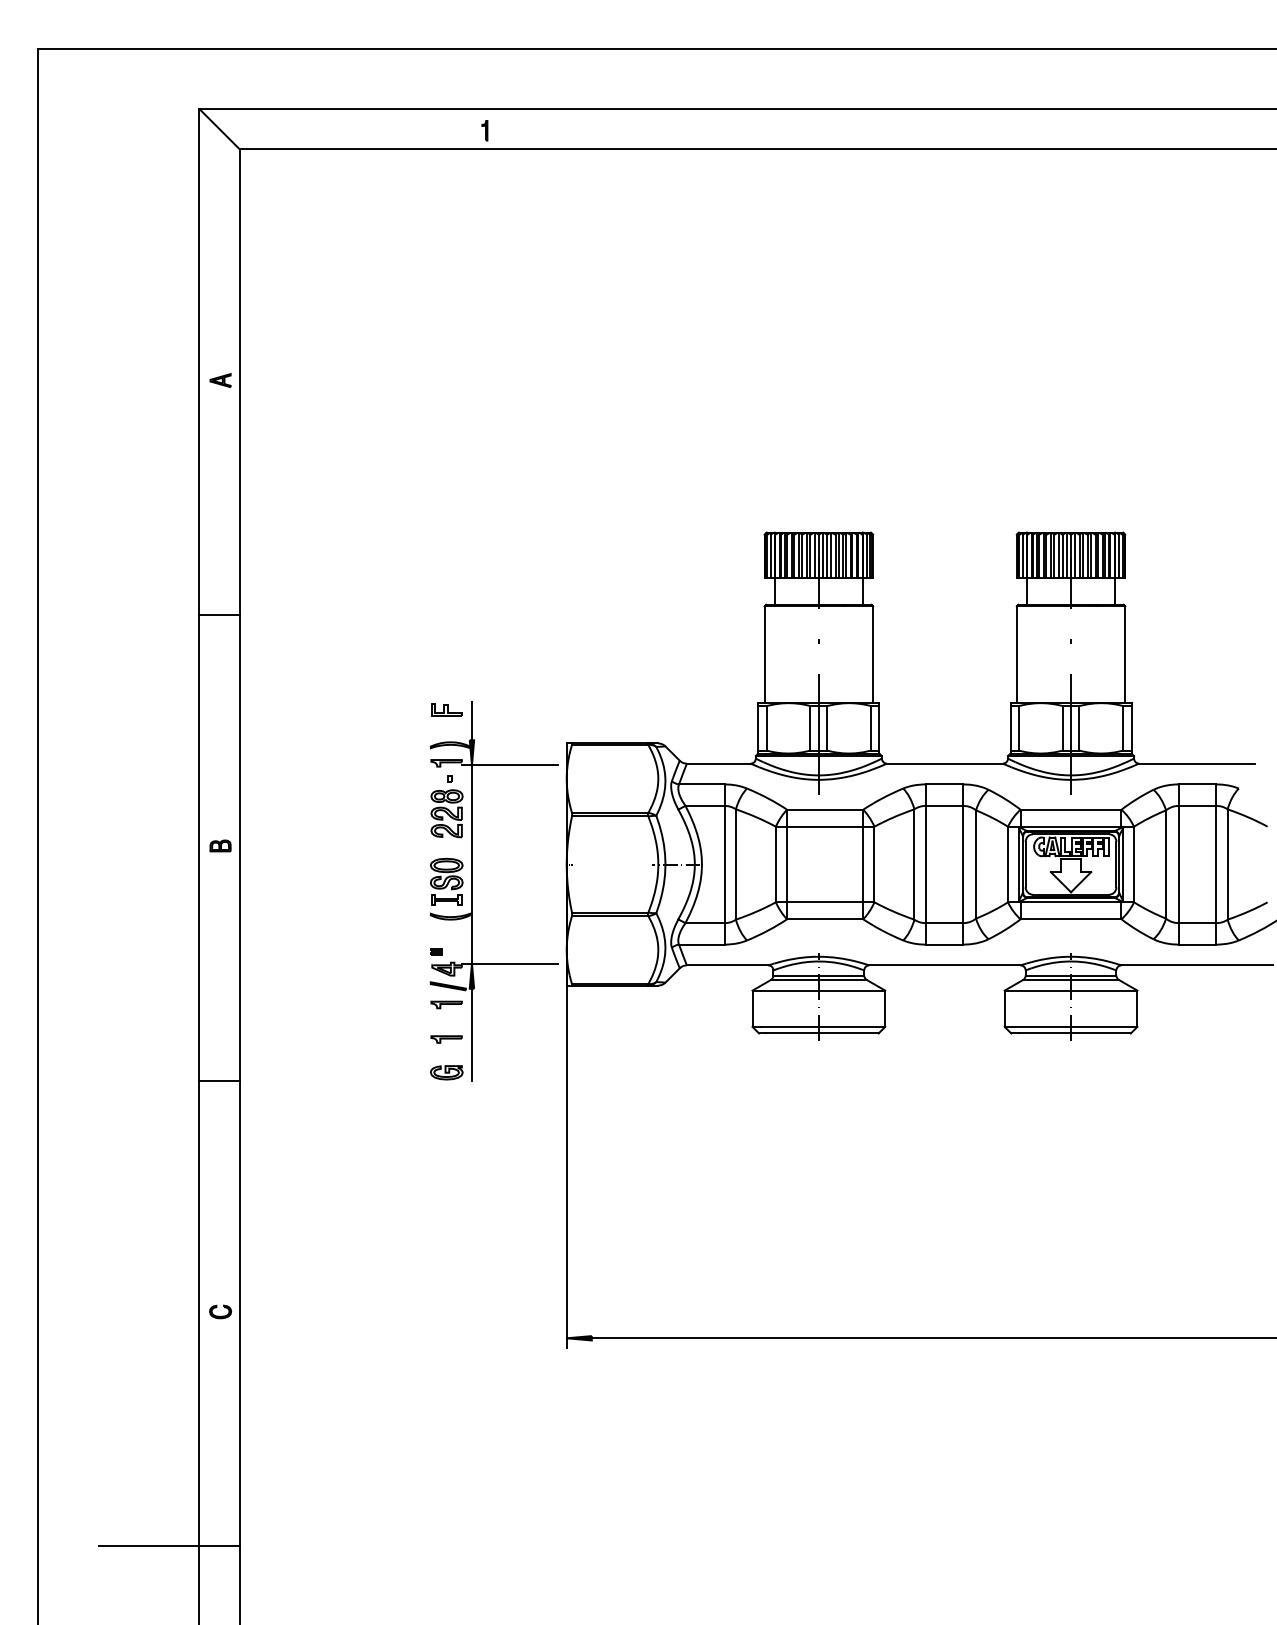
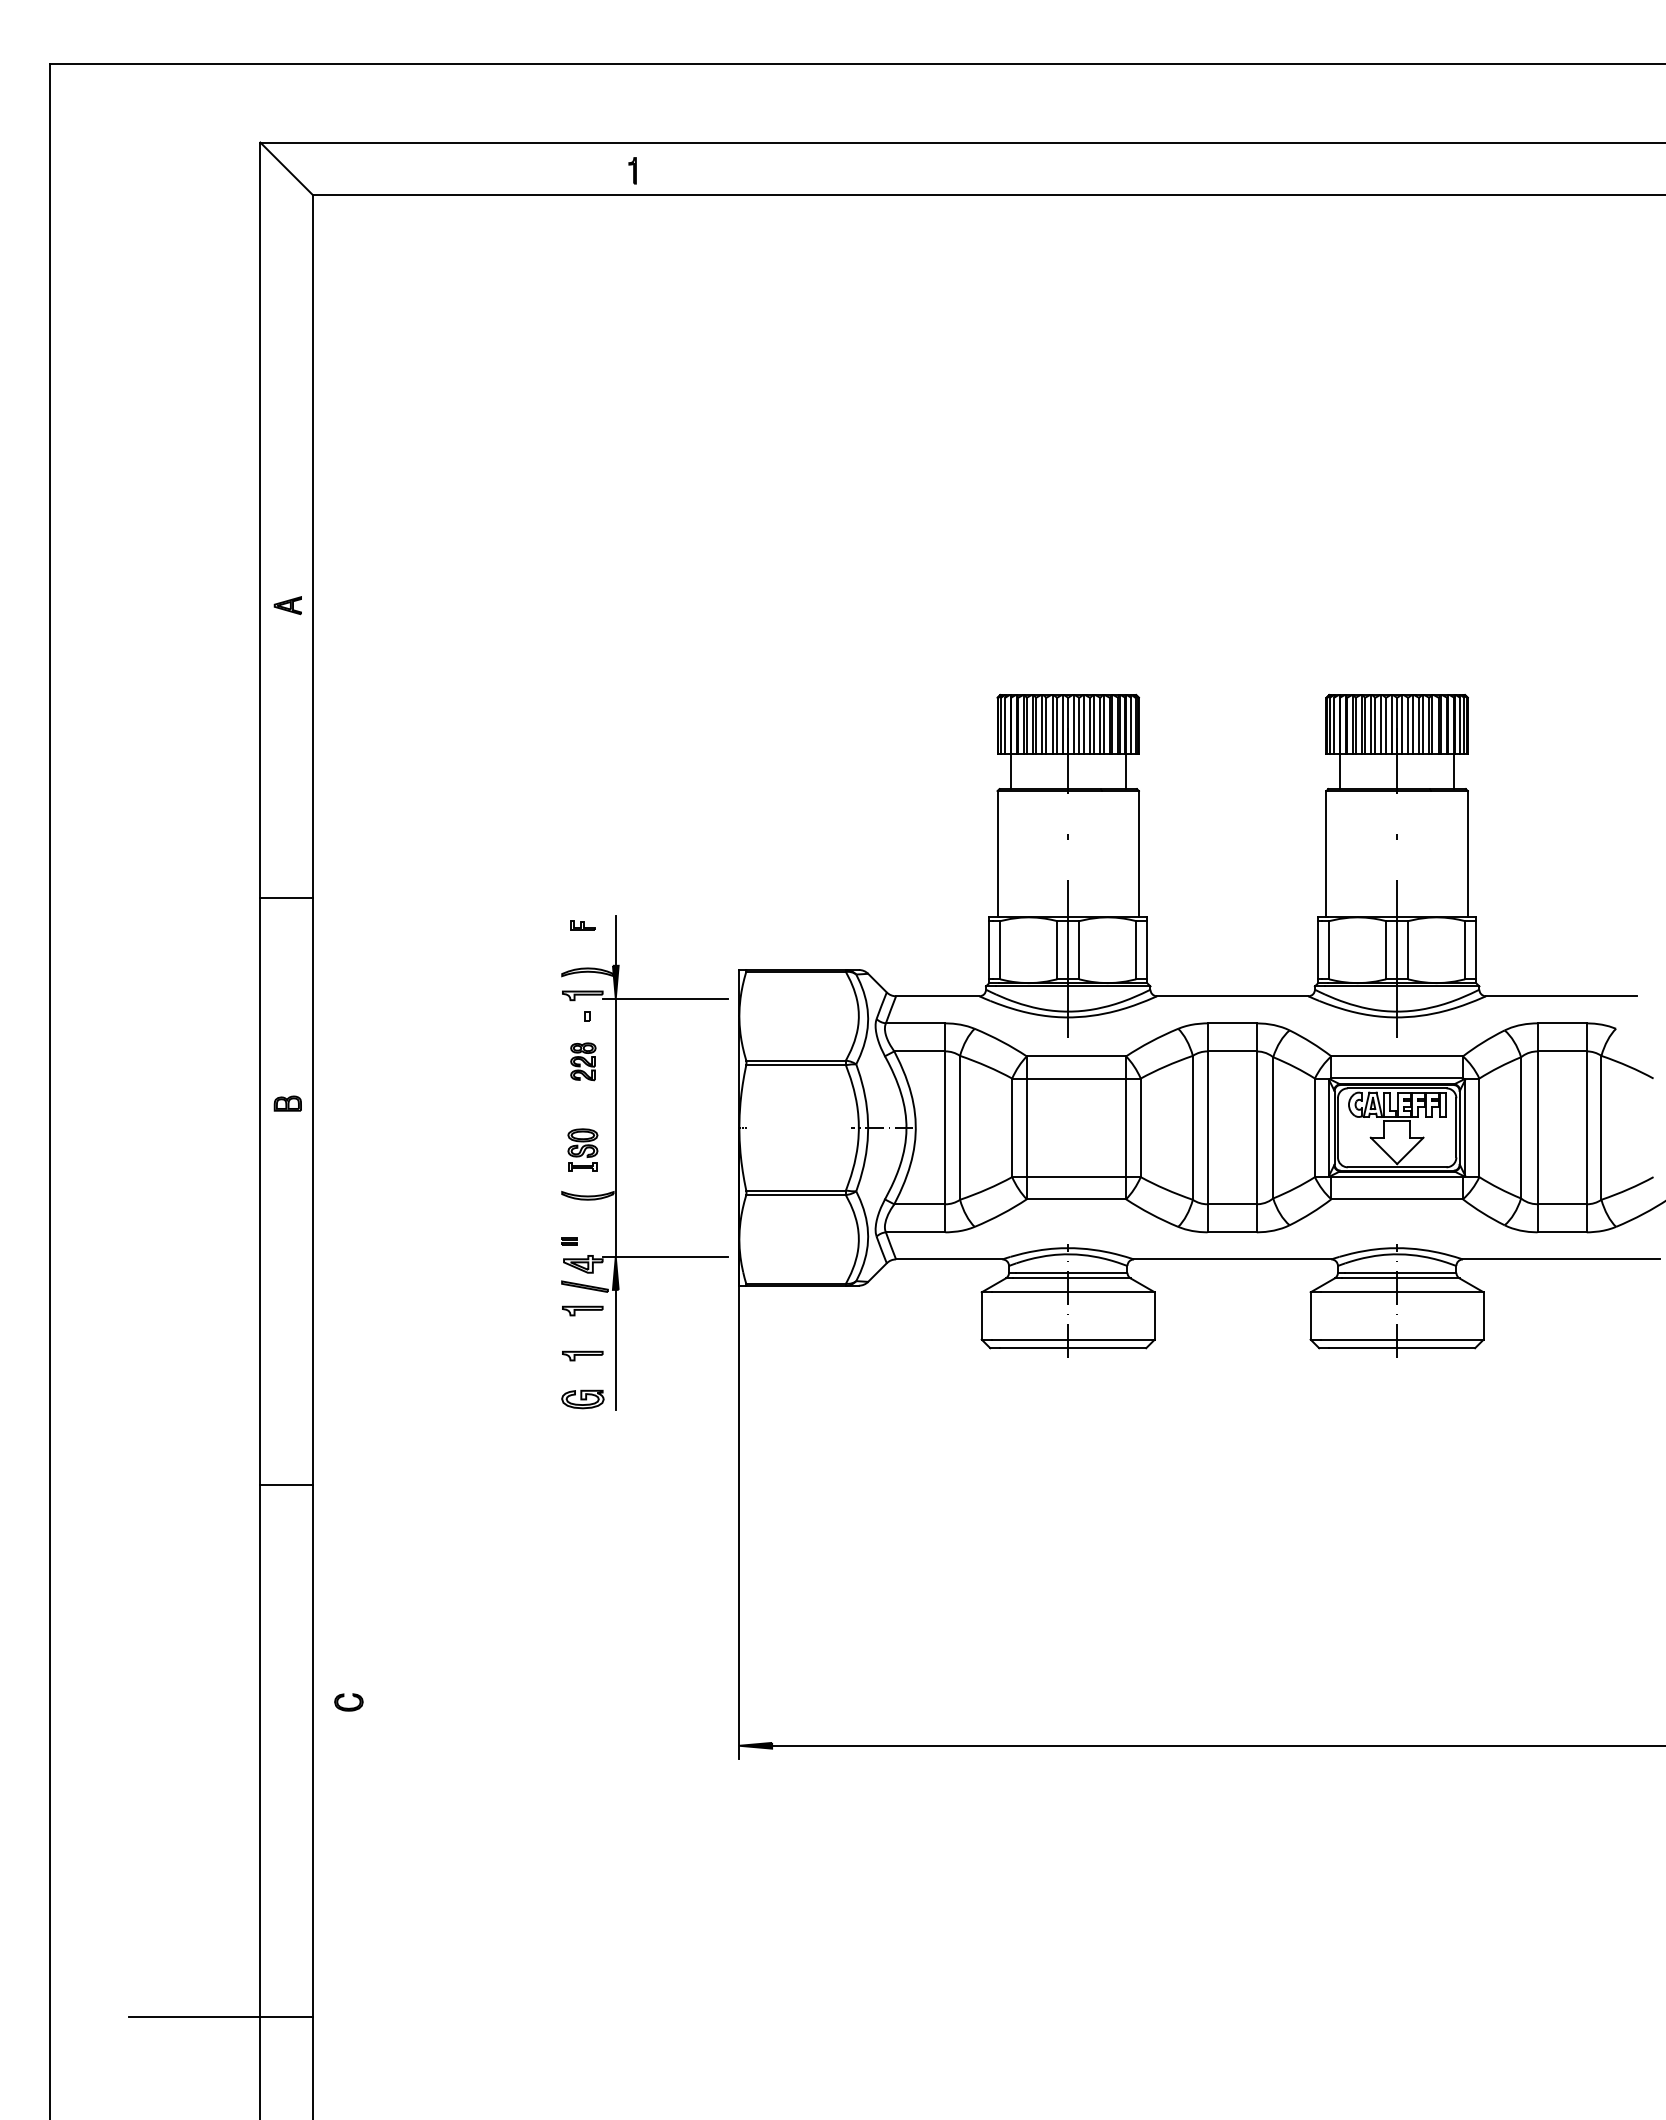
part: (220, 380) -> (287, 605), moved
line: (219, 615) -> (286, 897), moved
part: (446, 709) -> (582, 925), size x0.6
part: (447, 813) -> (583, 1061), size x0.6
part: (446, 881) -> (582, 1149), size x0.7
line: (219, 1080) -> (286, 1484), moved
part: (220, 1312) -> (348, 1702), moved

